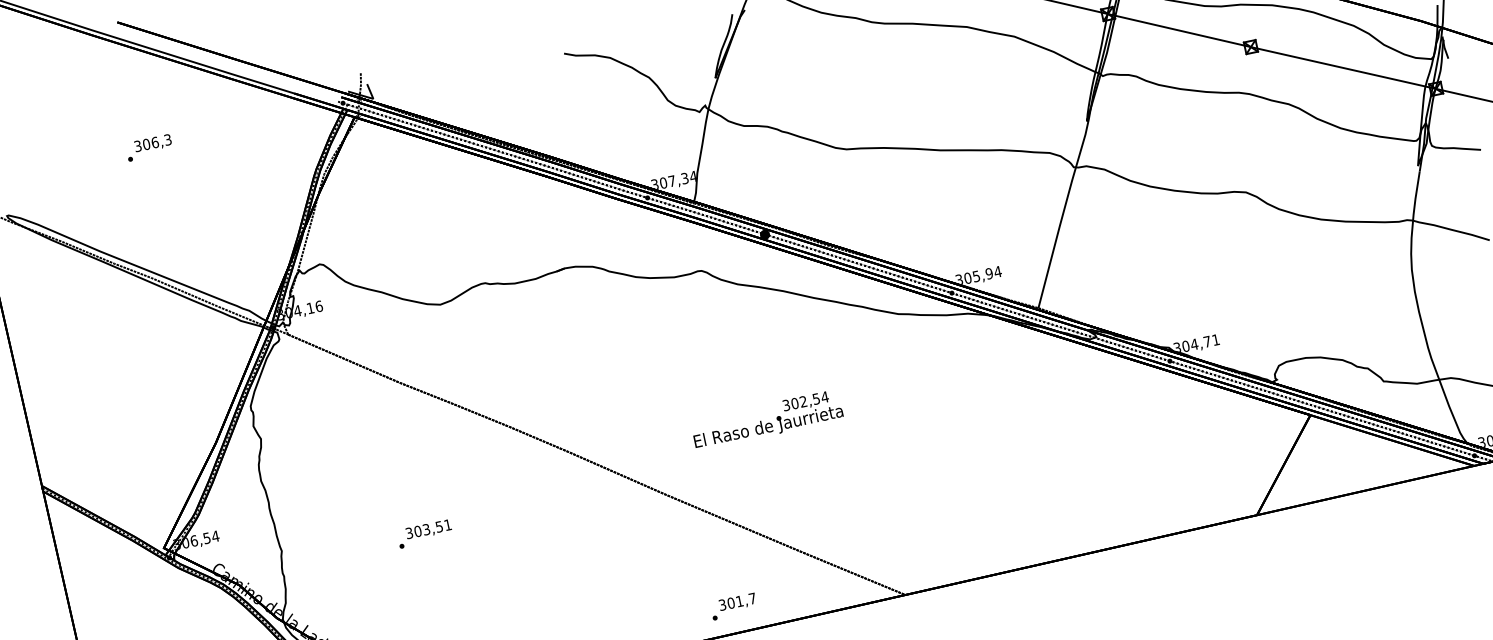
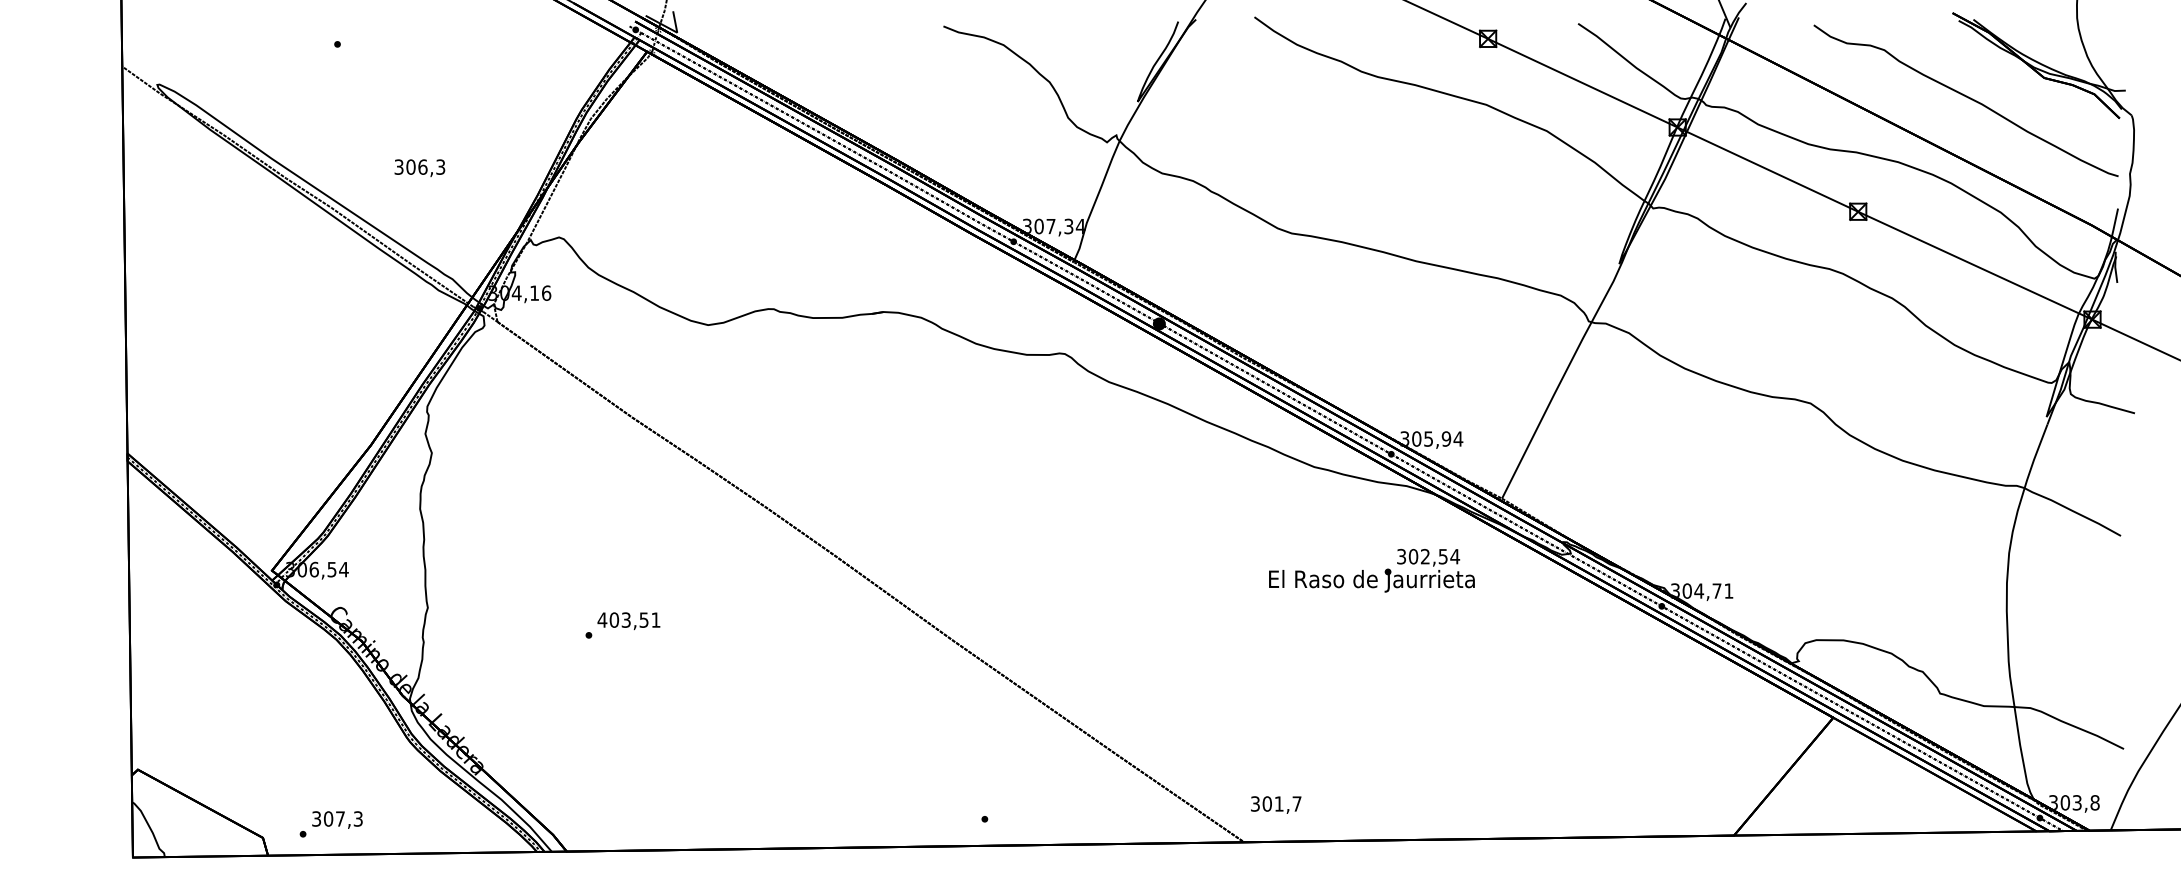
text: (152, 143) -> (419, 167), moved
text: (766, 419) -> (1371, 570), moved
text: (409, 532) -> (602, 619), 303,51 -> 403,51
text: (737, 602) -> (1276, 804), moved

